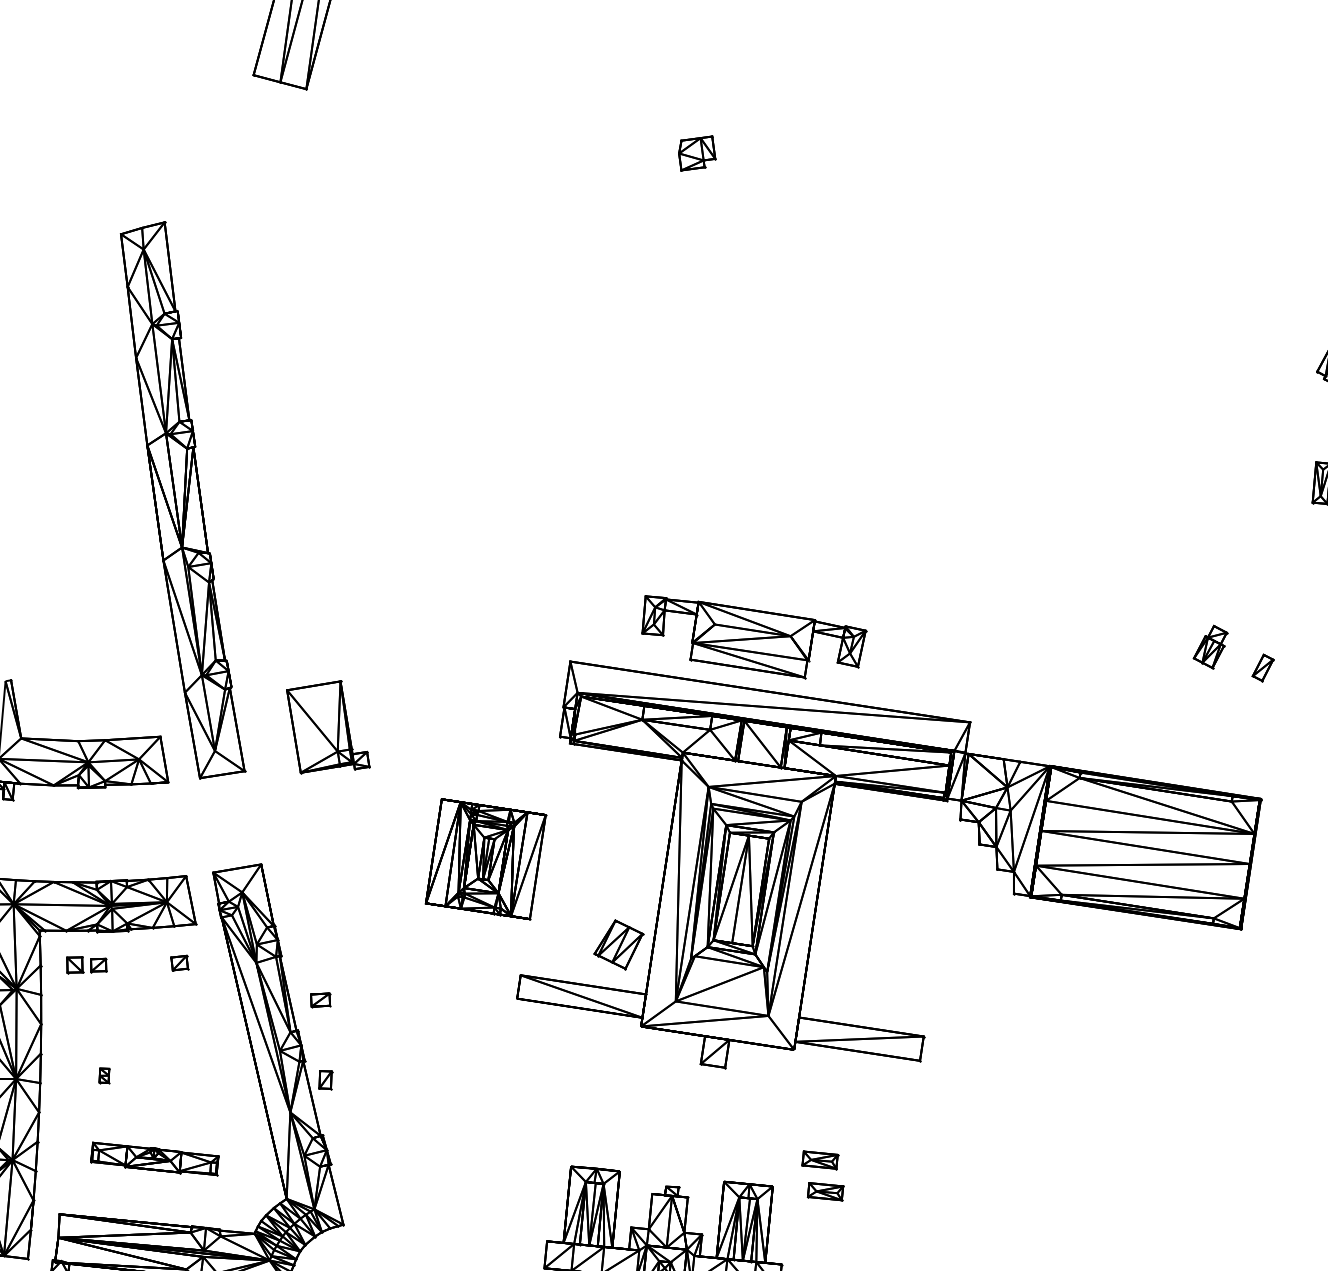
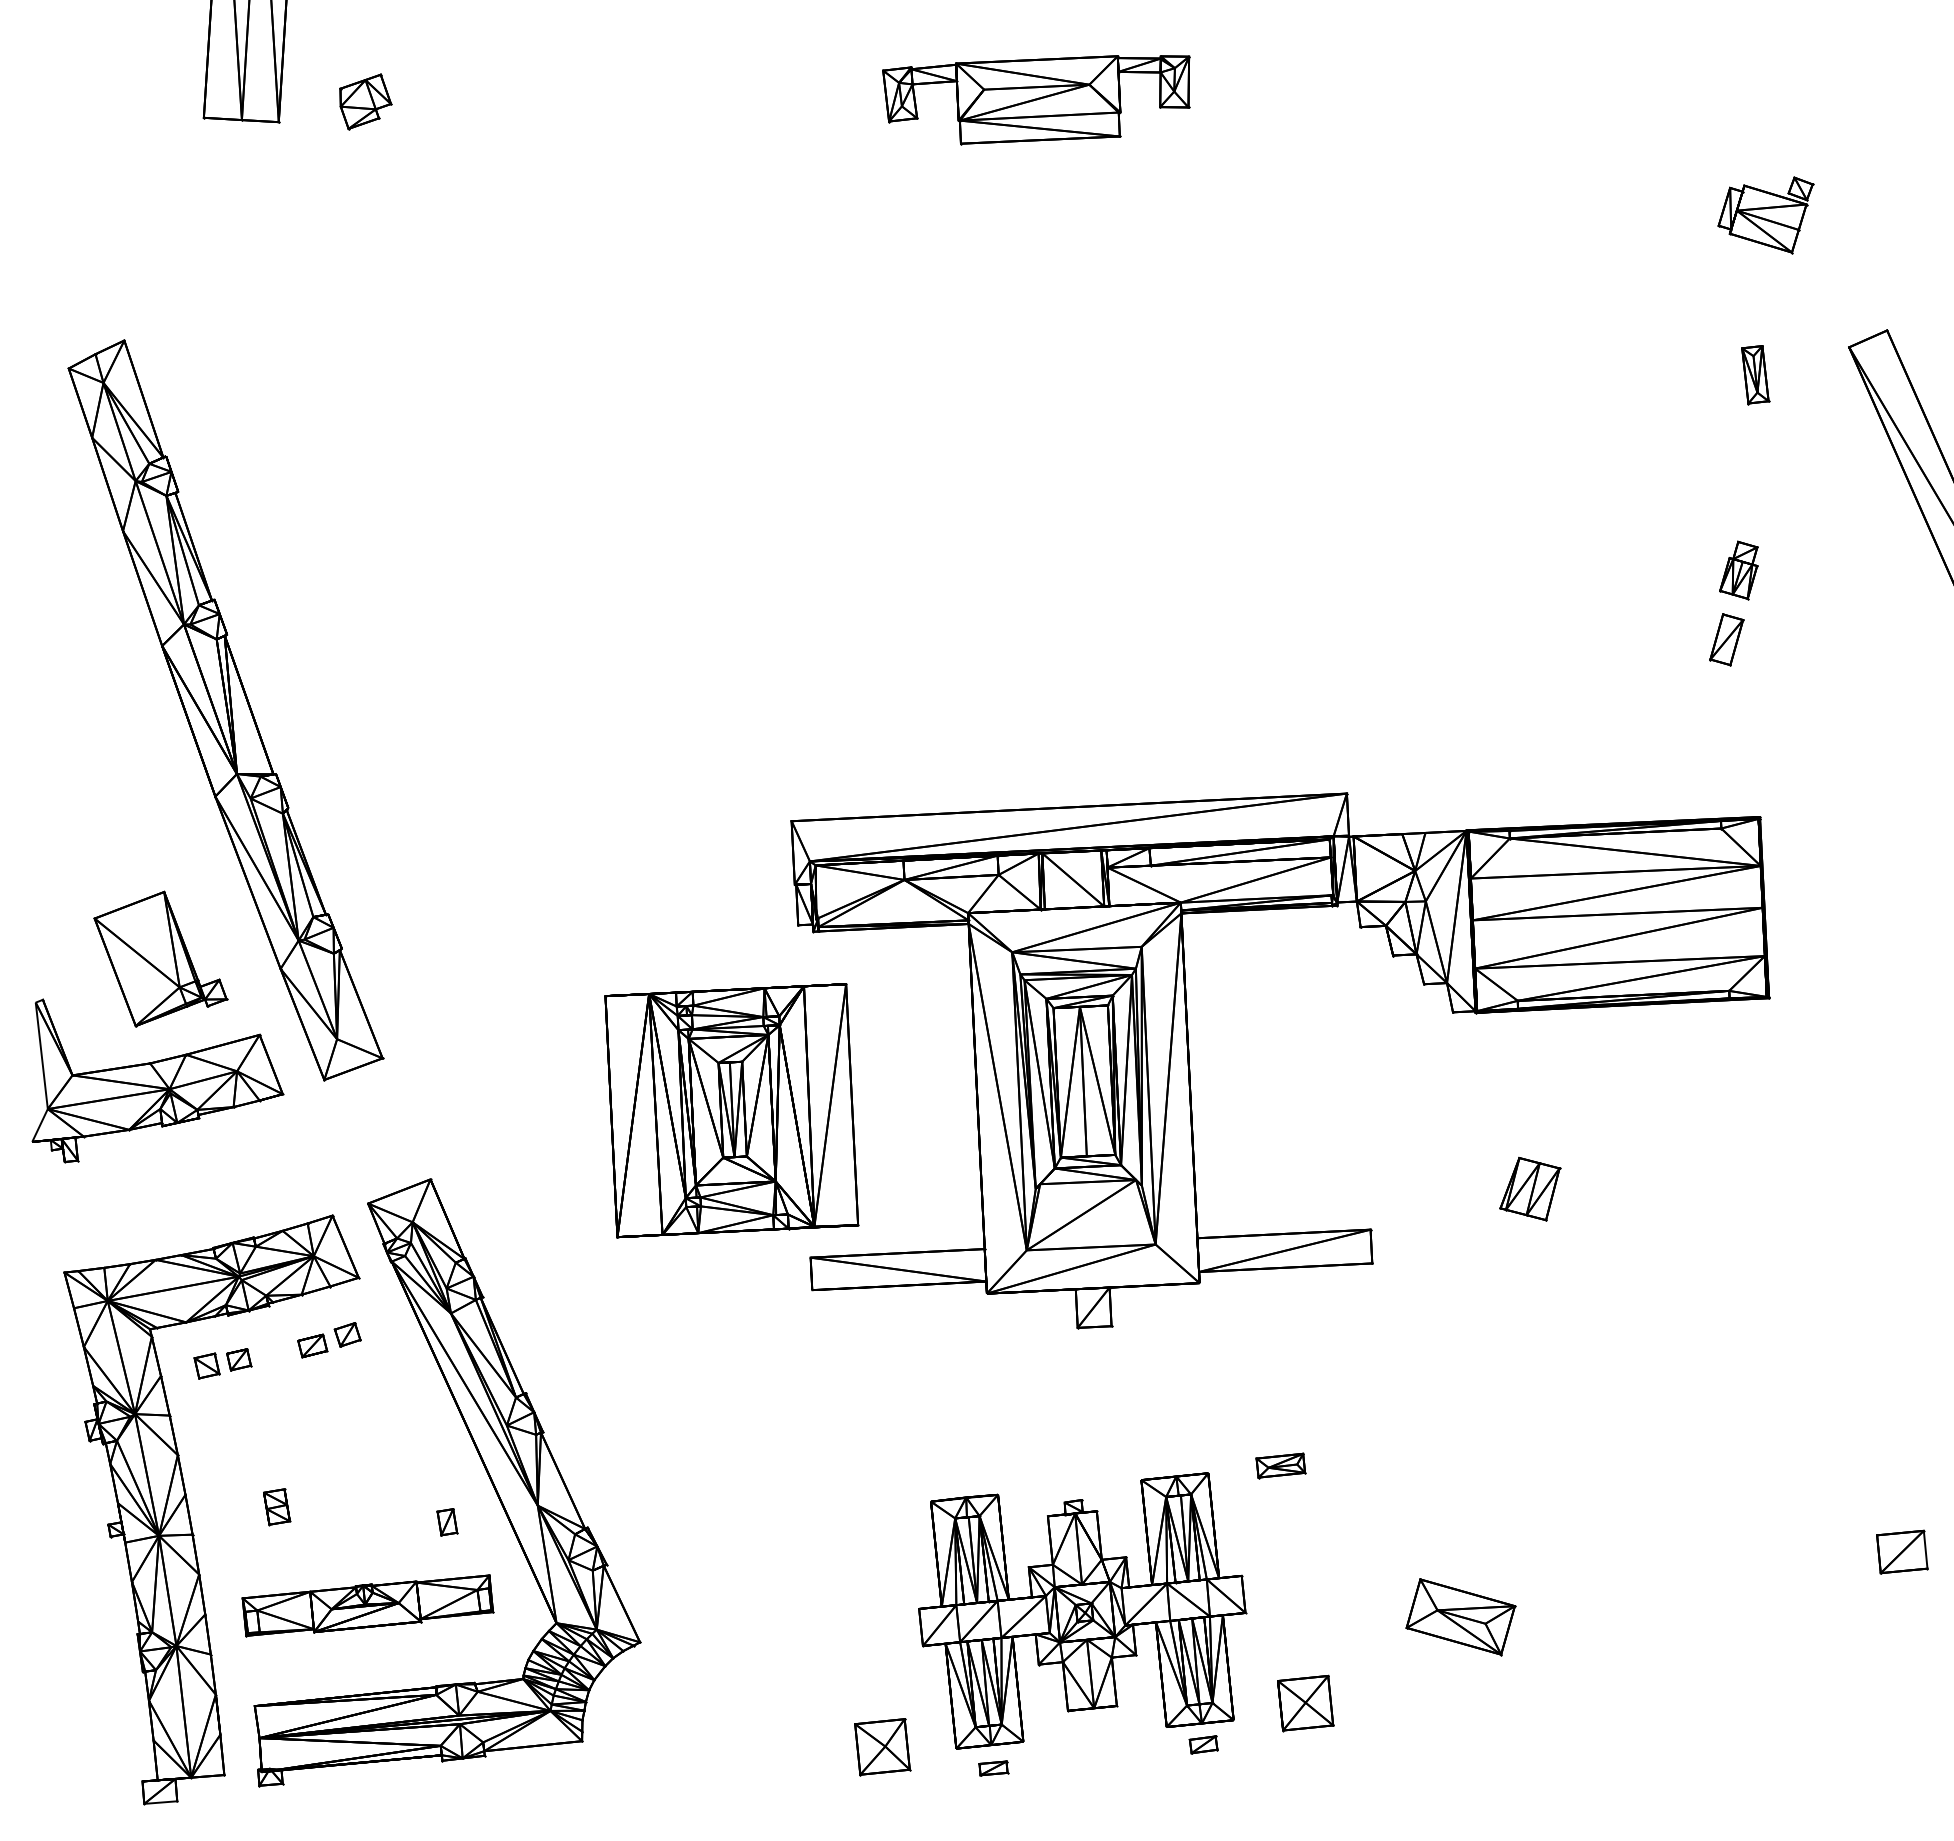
part: (697, 153) -> (365, 101), moved
part: (750, 639) -> (1036, 100), moved
part: (1210, 646) -> (1738, 570), moved
part: (1262, 667) -> (1726, 639), size x1.43
part: (328, 728) -> (160, 958), moved
part: (485, 858) -> (731, 1110), size x1.67
part: (618, 943) -> (1530, 1188), moved
part: (320, 999) -> (312, 1345), moved
part: (104, 1076) -> (277, 1507), size x1.67
part: (325, 1080) -> (447, 1522), moved
part: (154, 1158) -> (367, 1605), size x1.43
part: (819, 1159) -> (1264, 1424), removed

